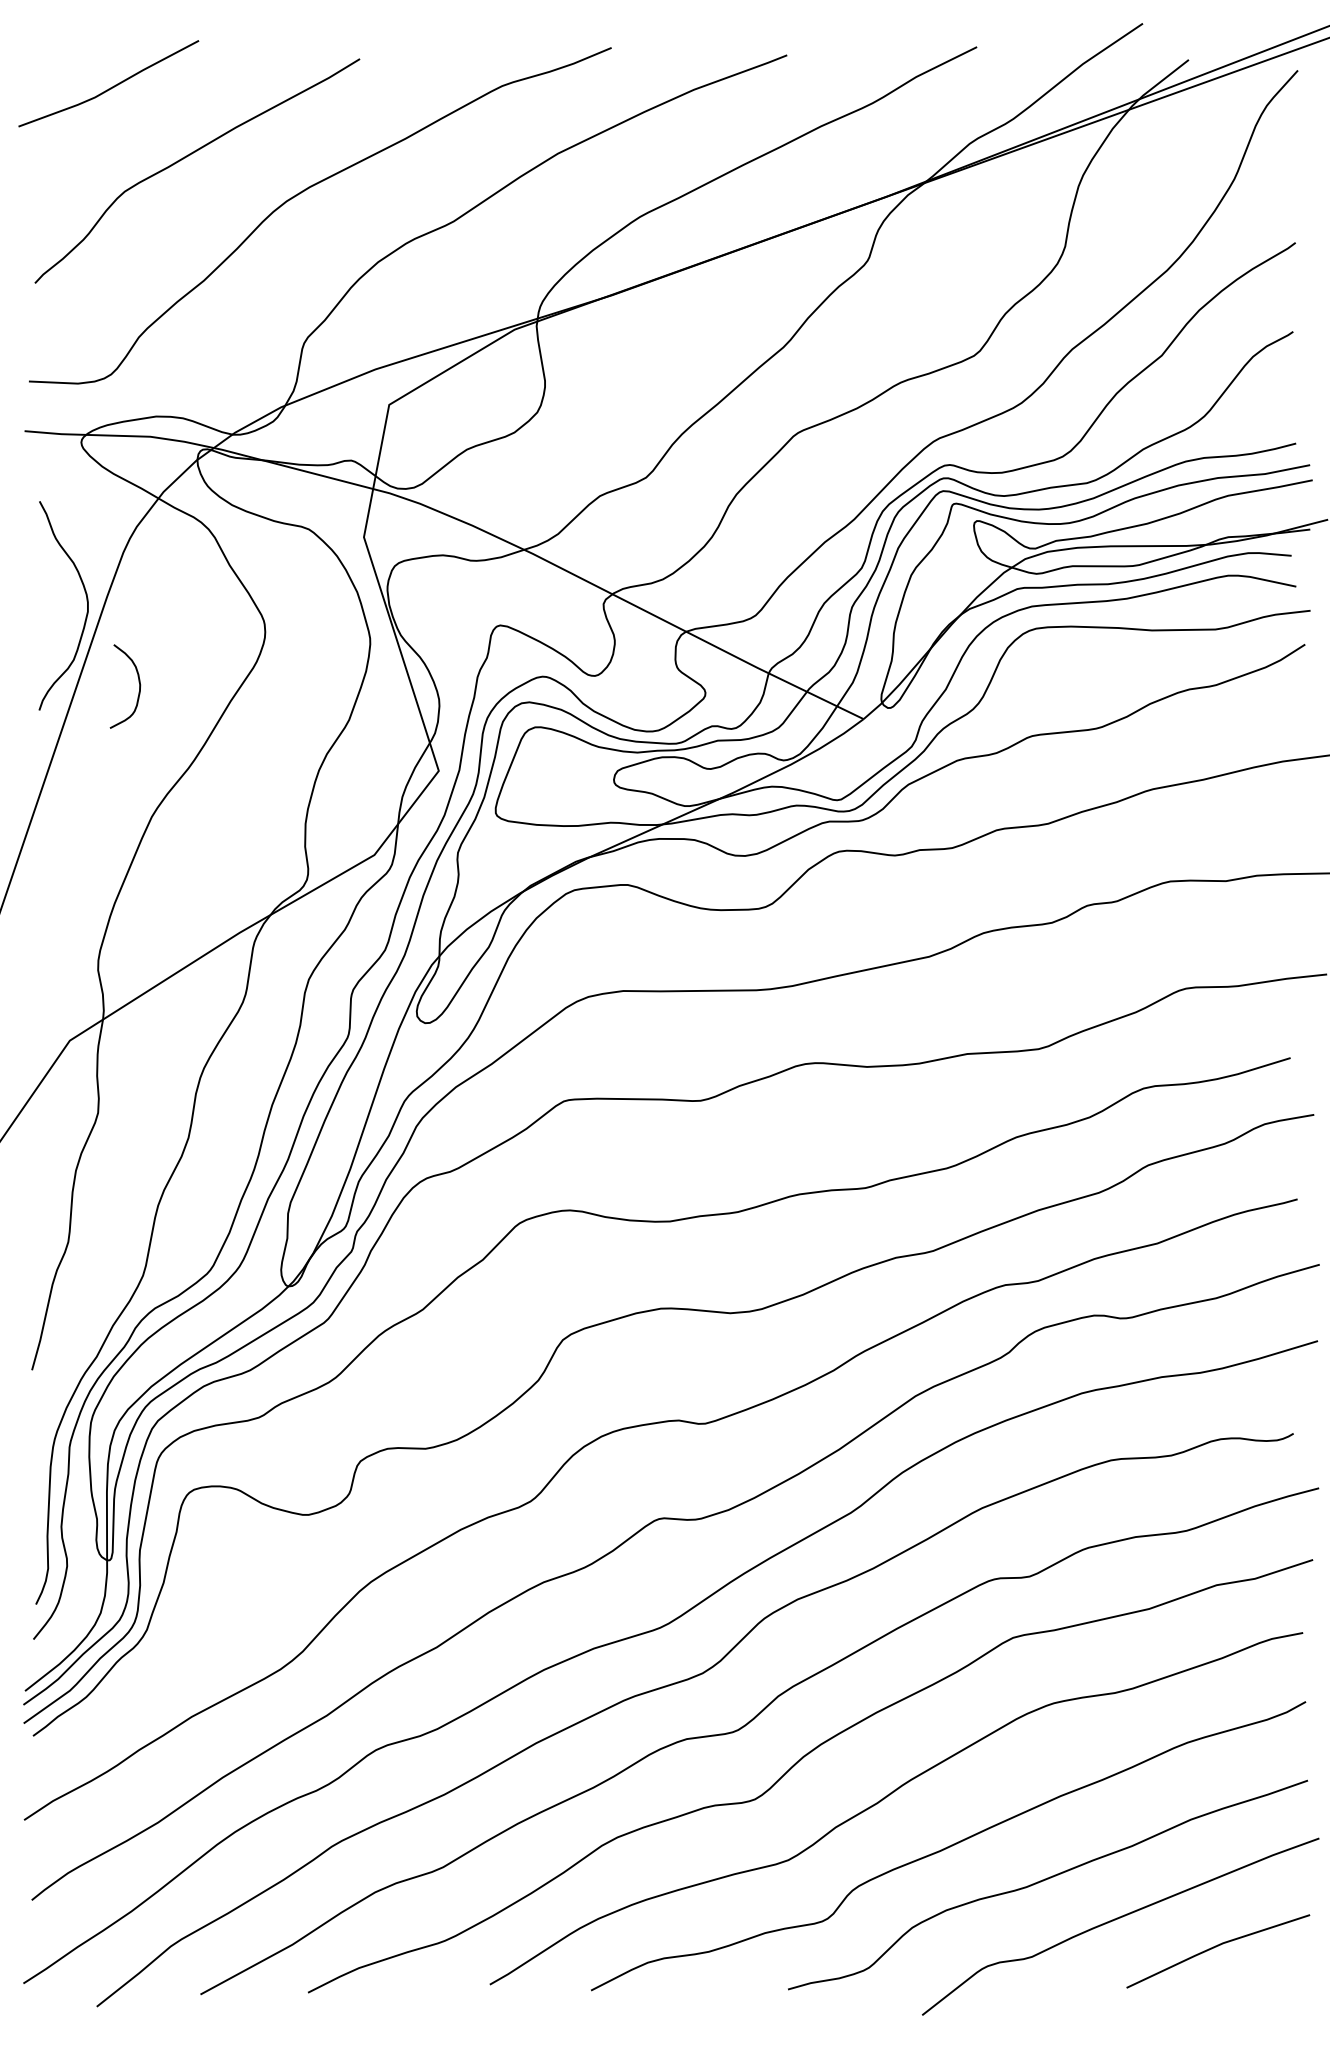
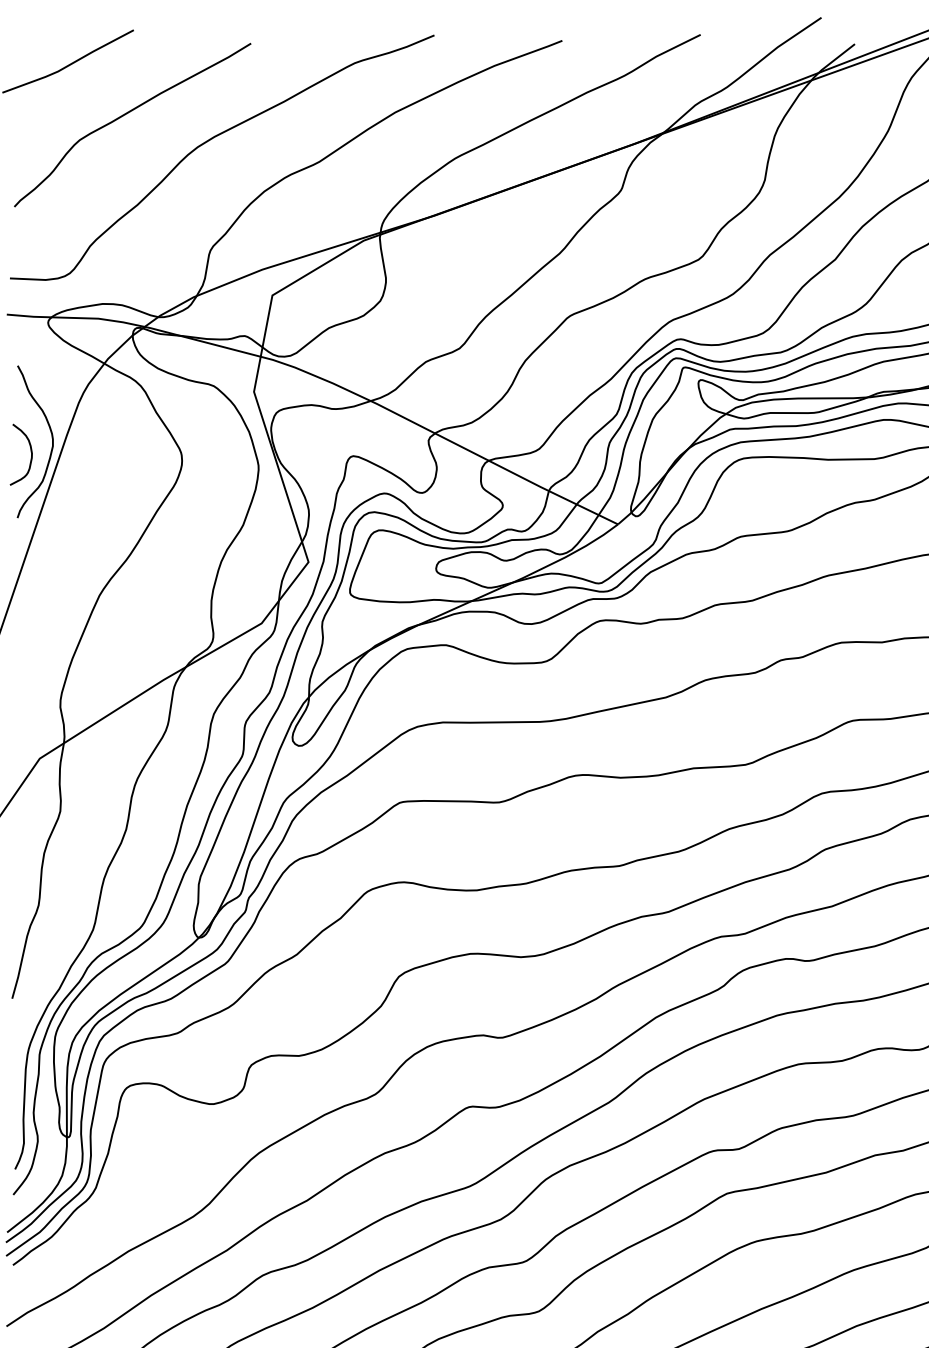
curve: (138, 682) -> (30, 451), moved

